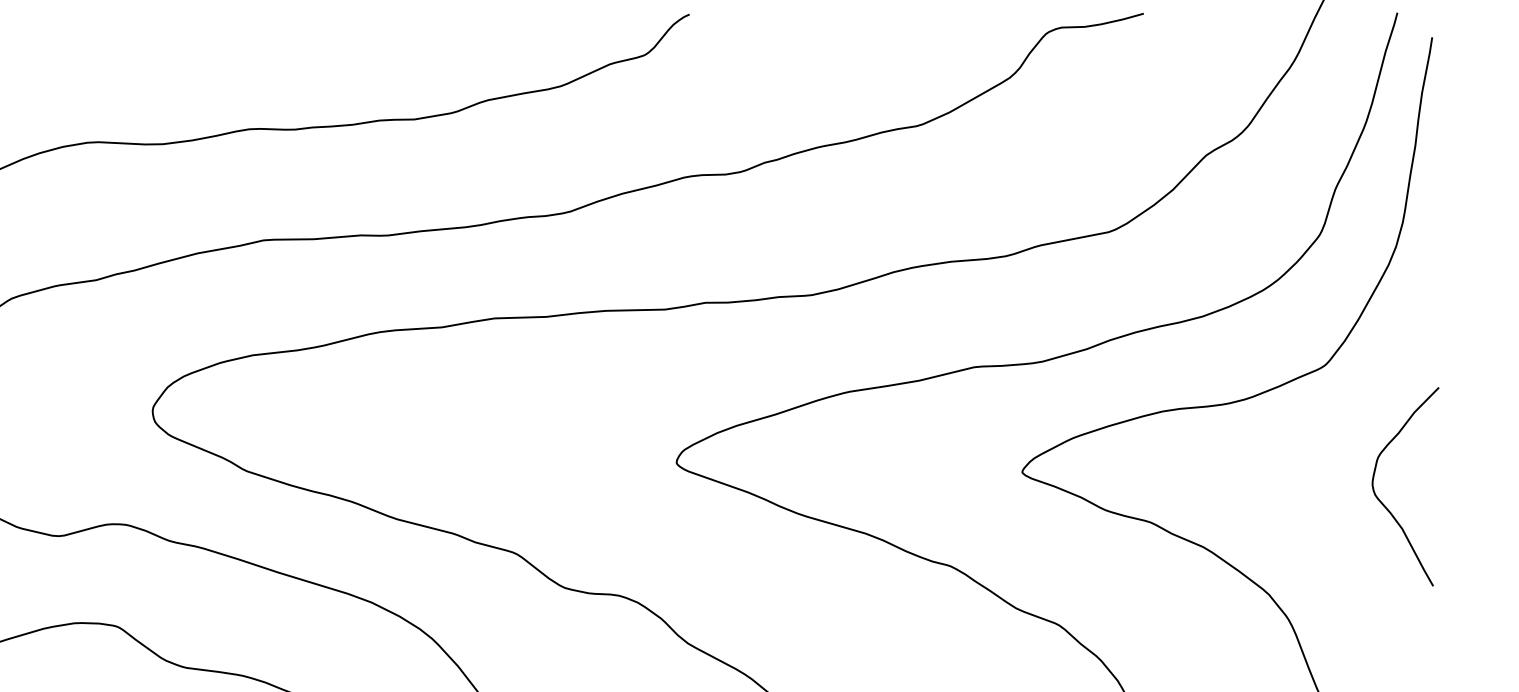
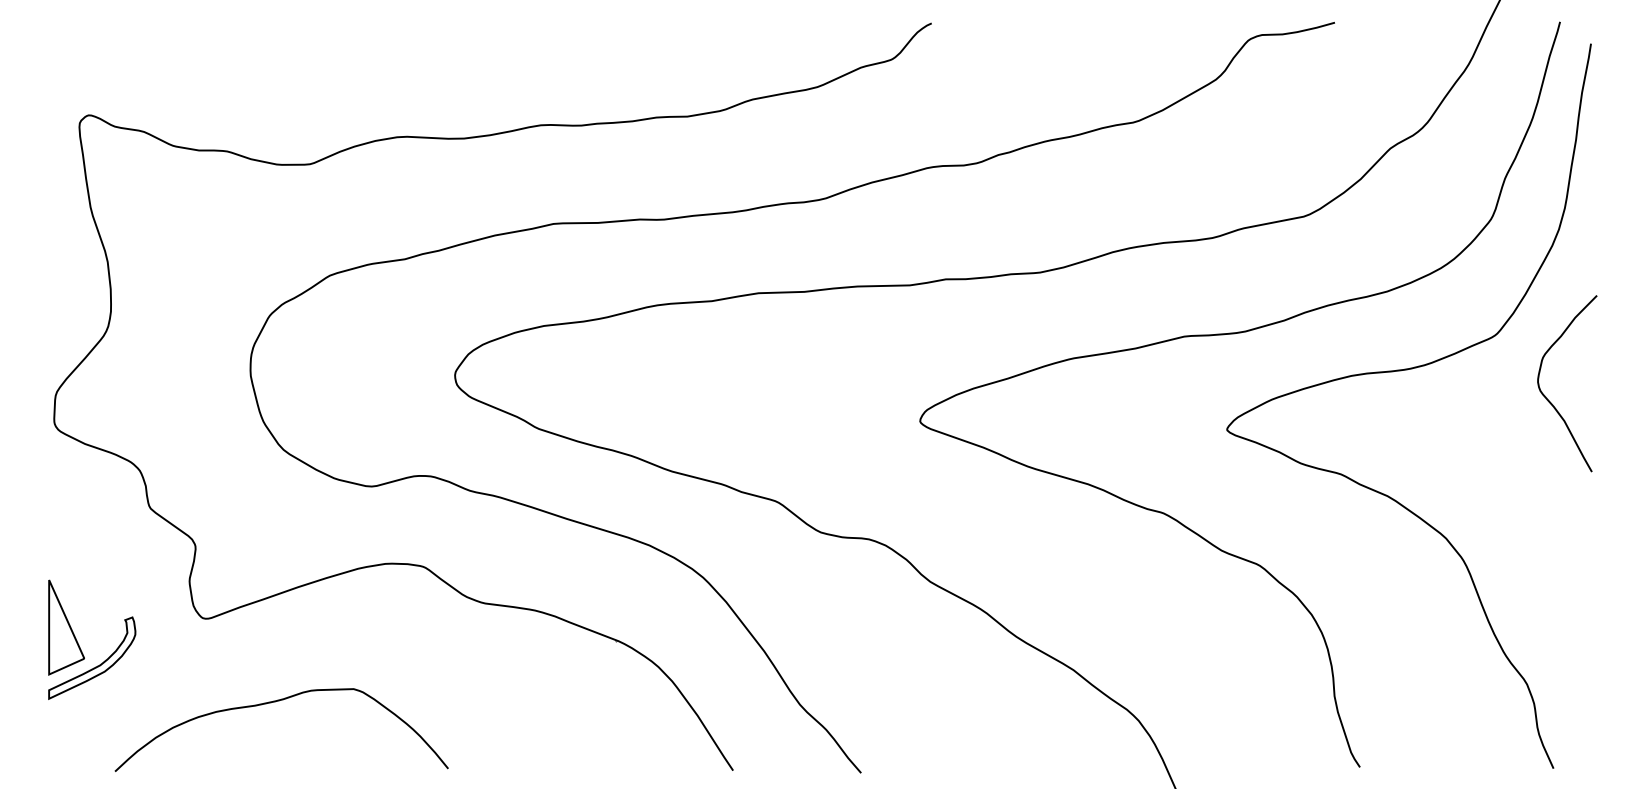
curve: (1385, 505) -> (1549, 400), moved

